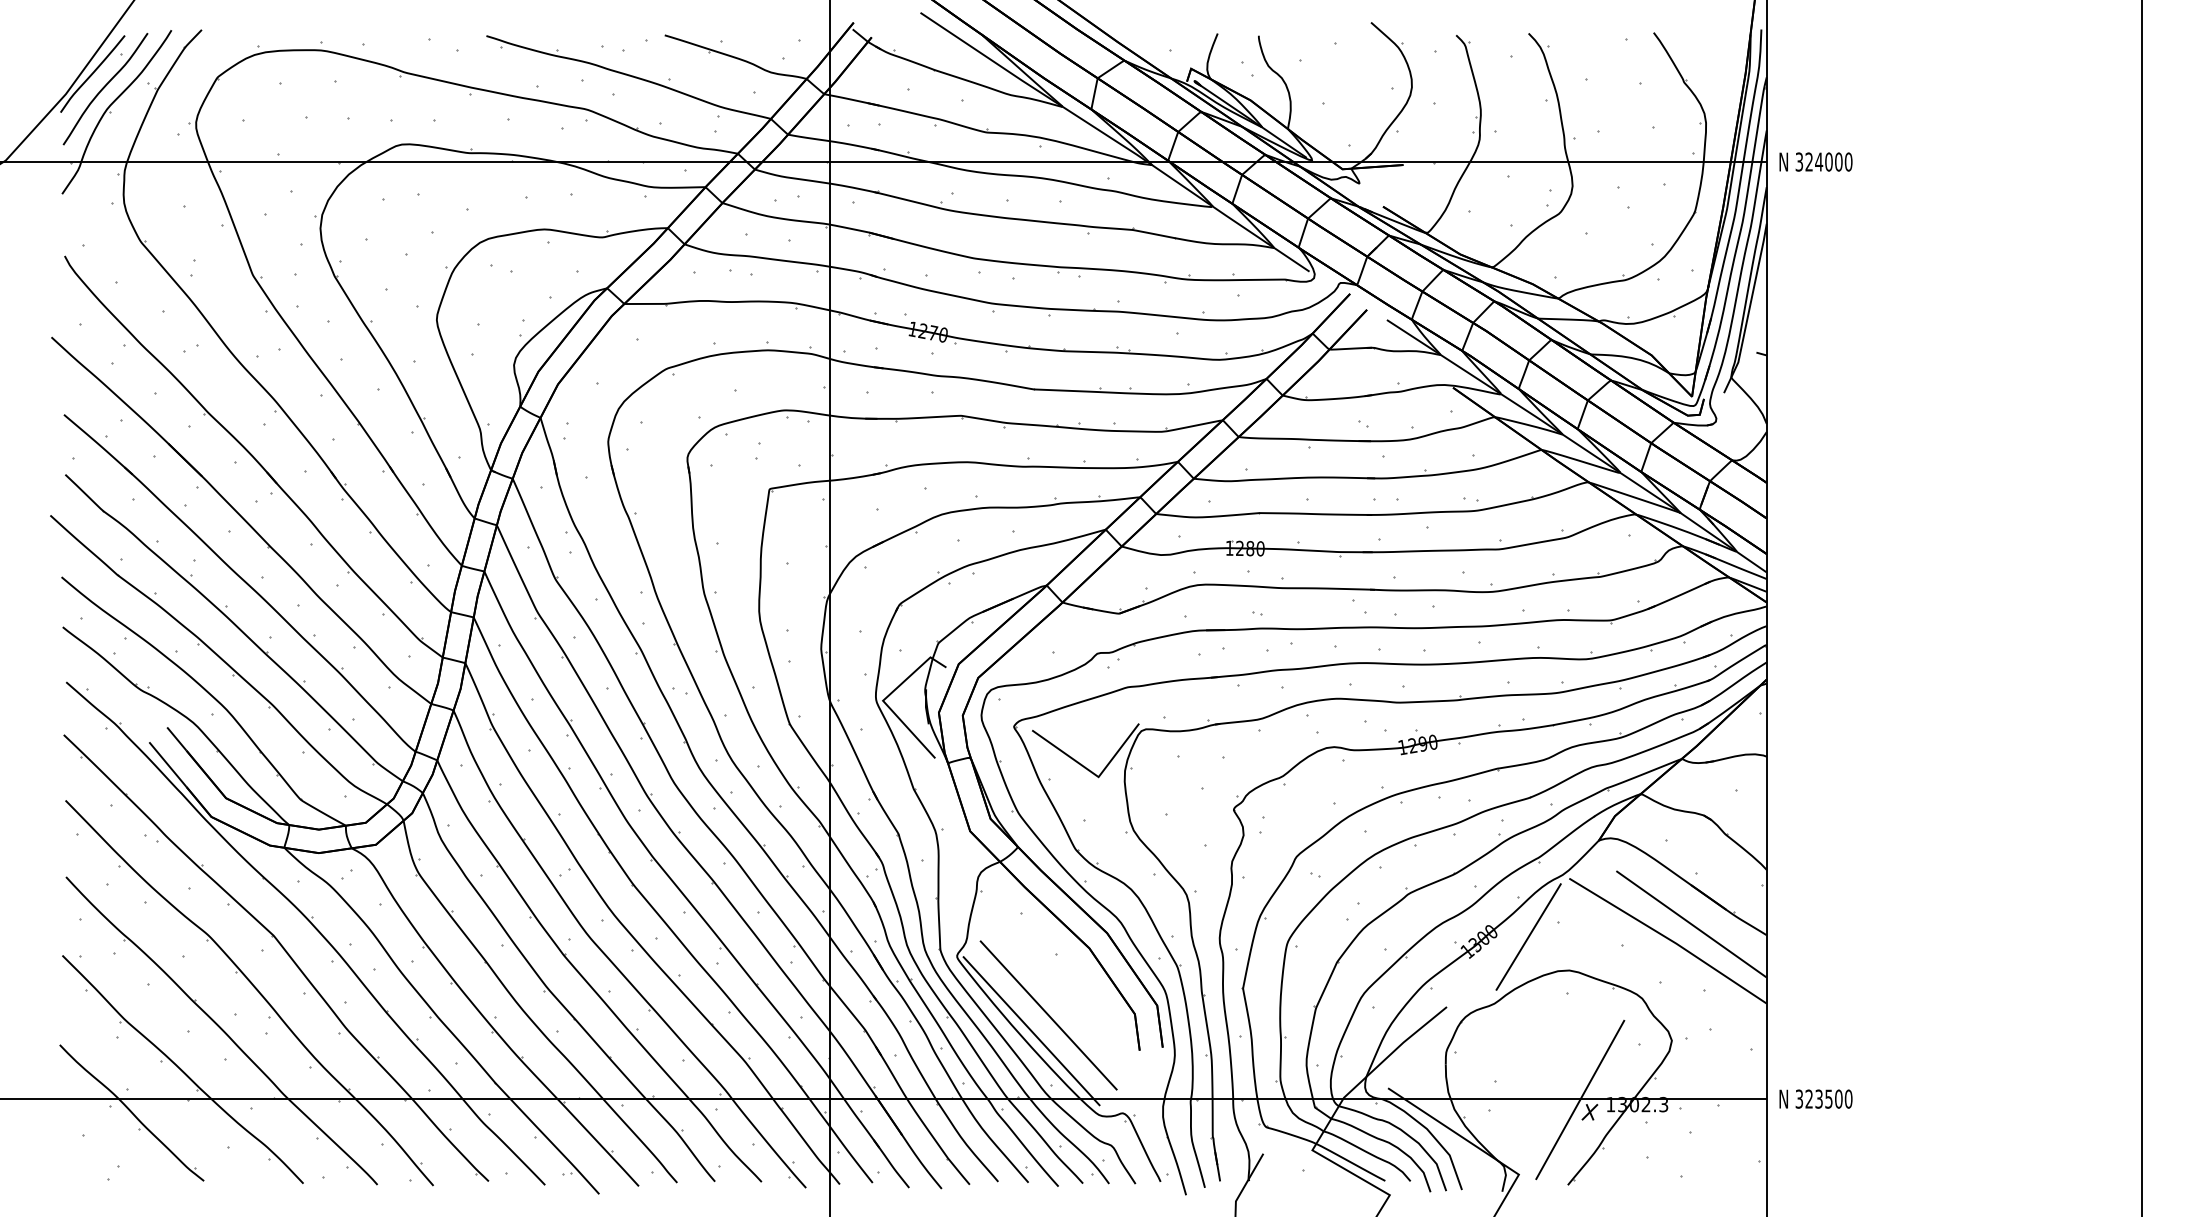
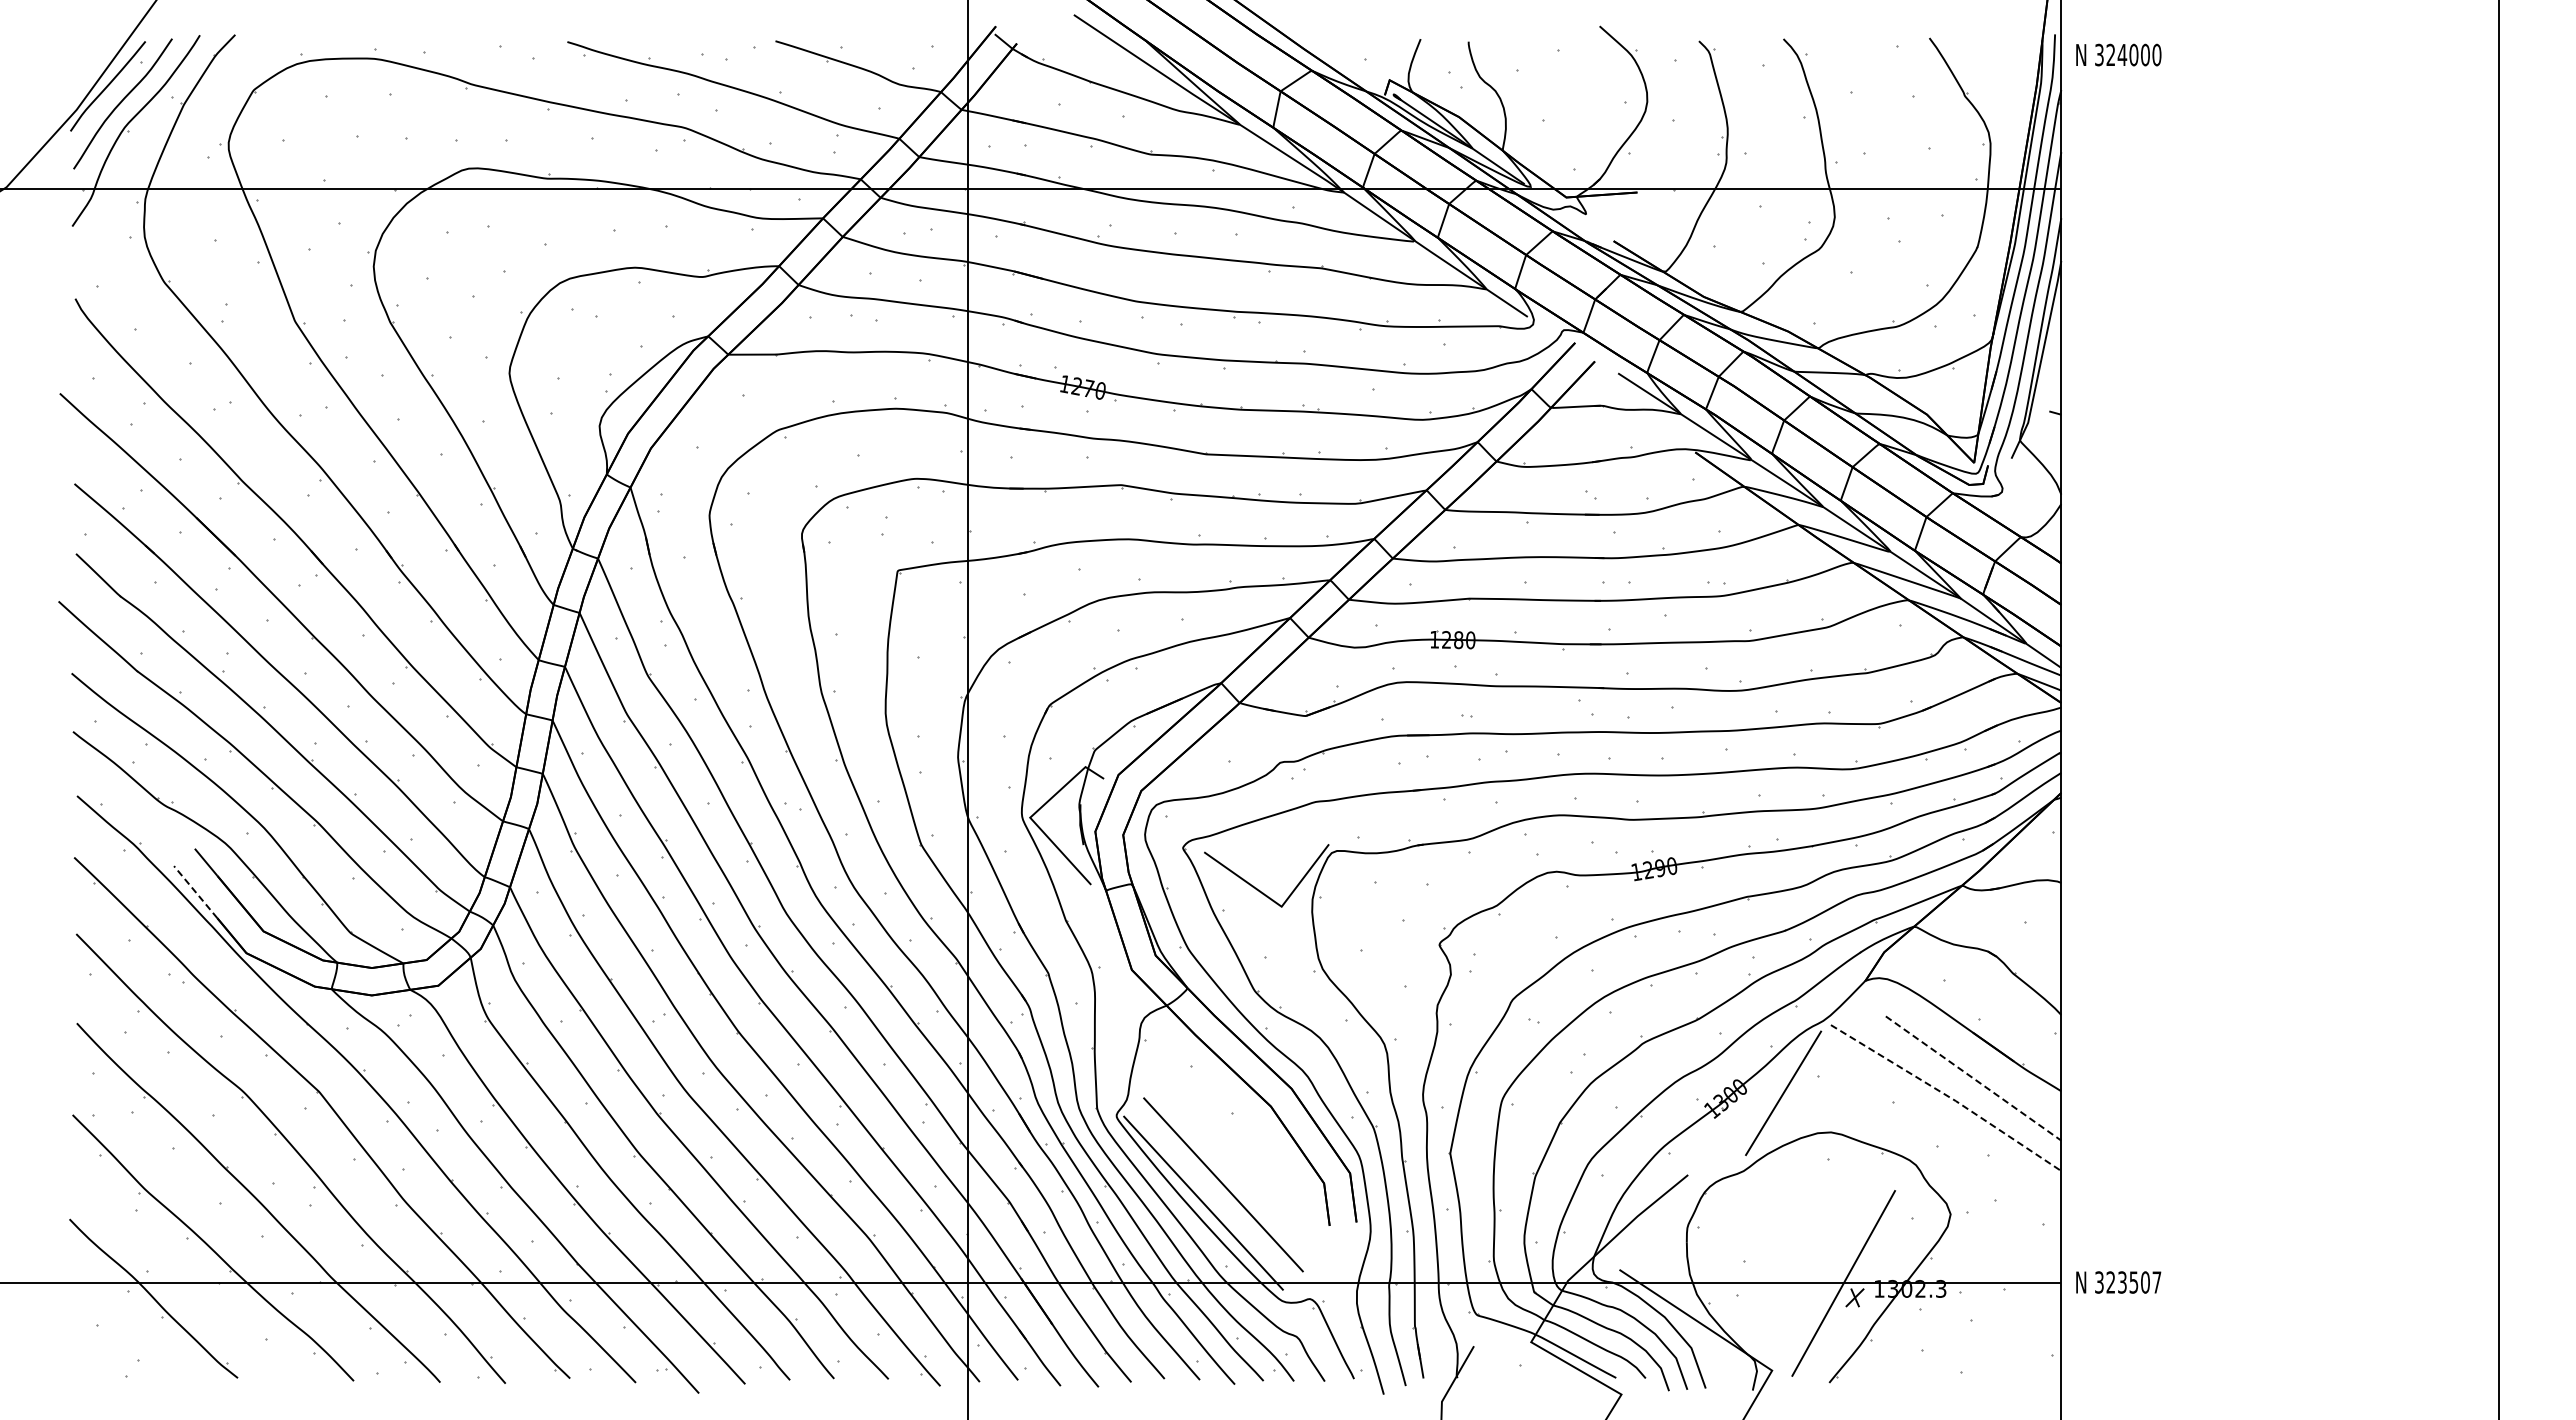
text: (1815, 161) -> (2118, 54), moved
line: (167, 764) -> (195, 892), solid -> dashed
line: (1691, 924) -> (1973, 1078), solid -> dashed
line: (1670, 939) -> (1948, 1096), solid -> dashed
text: (1848, 1099) -> (2156, 1282), 323500 -> 323507

